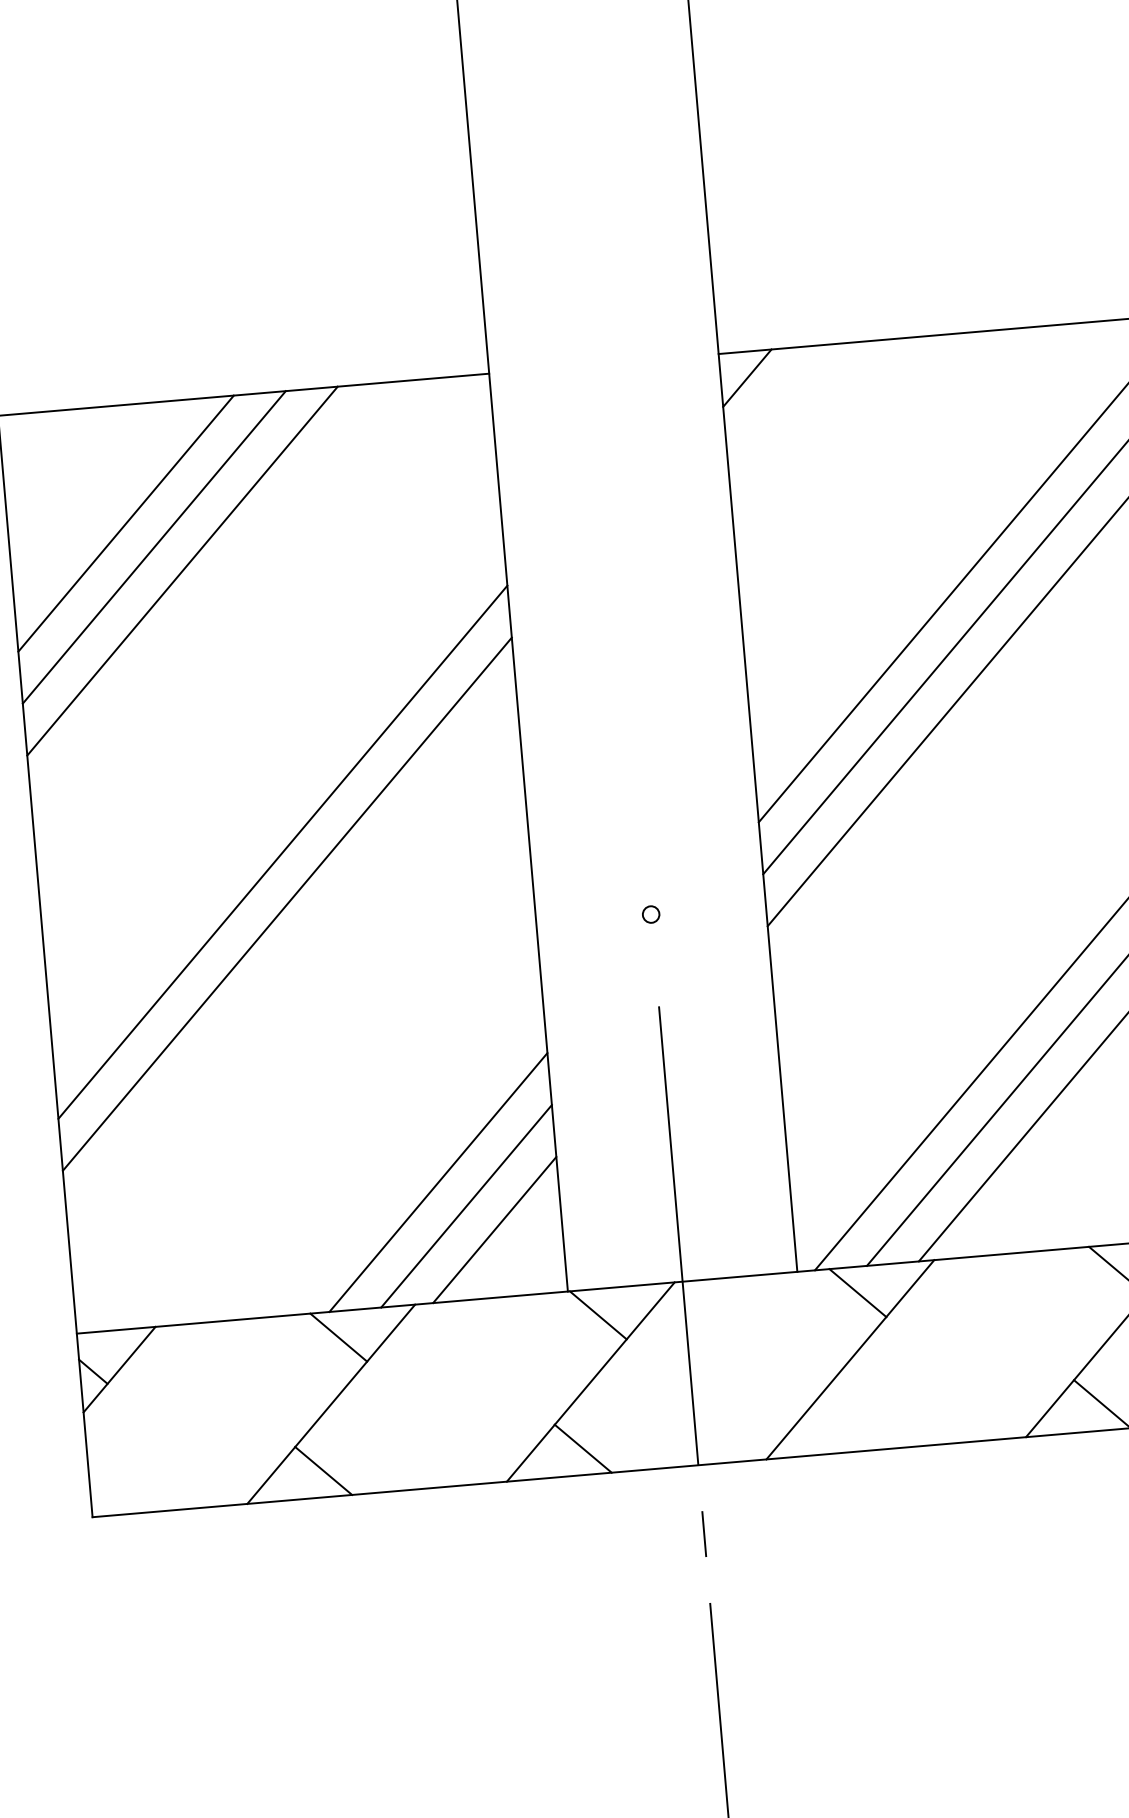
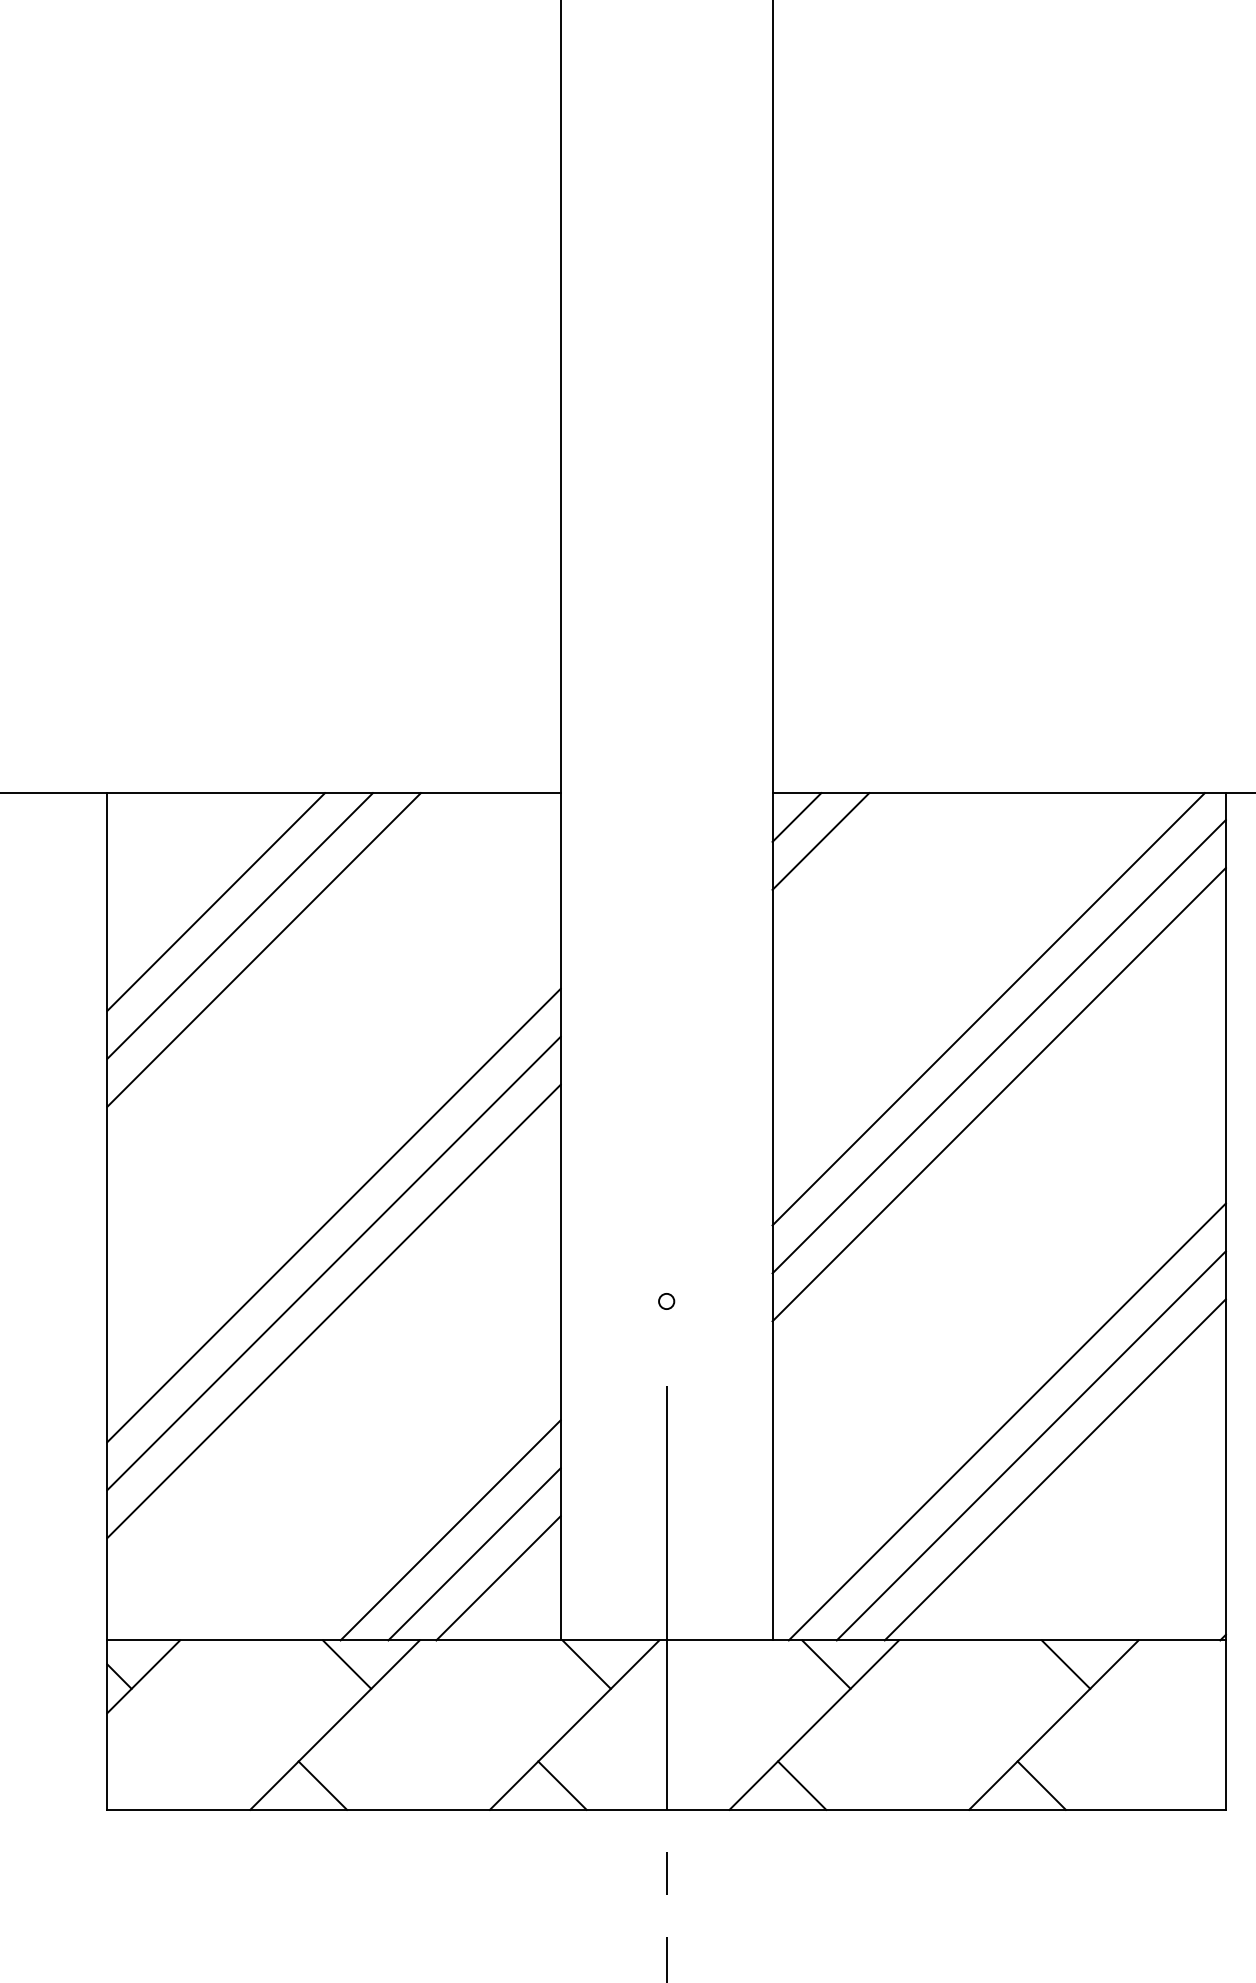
line: (775, 402) -> (820, 841), added
line: (291, 956) -> (333, 1311), added
line: (842, 1426) -> (801, 1785), added

